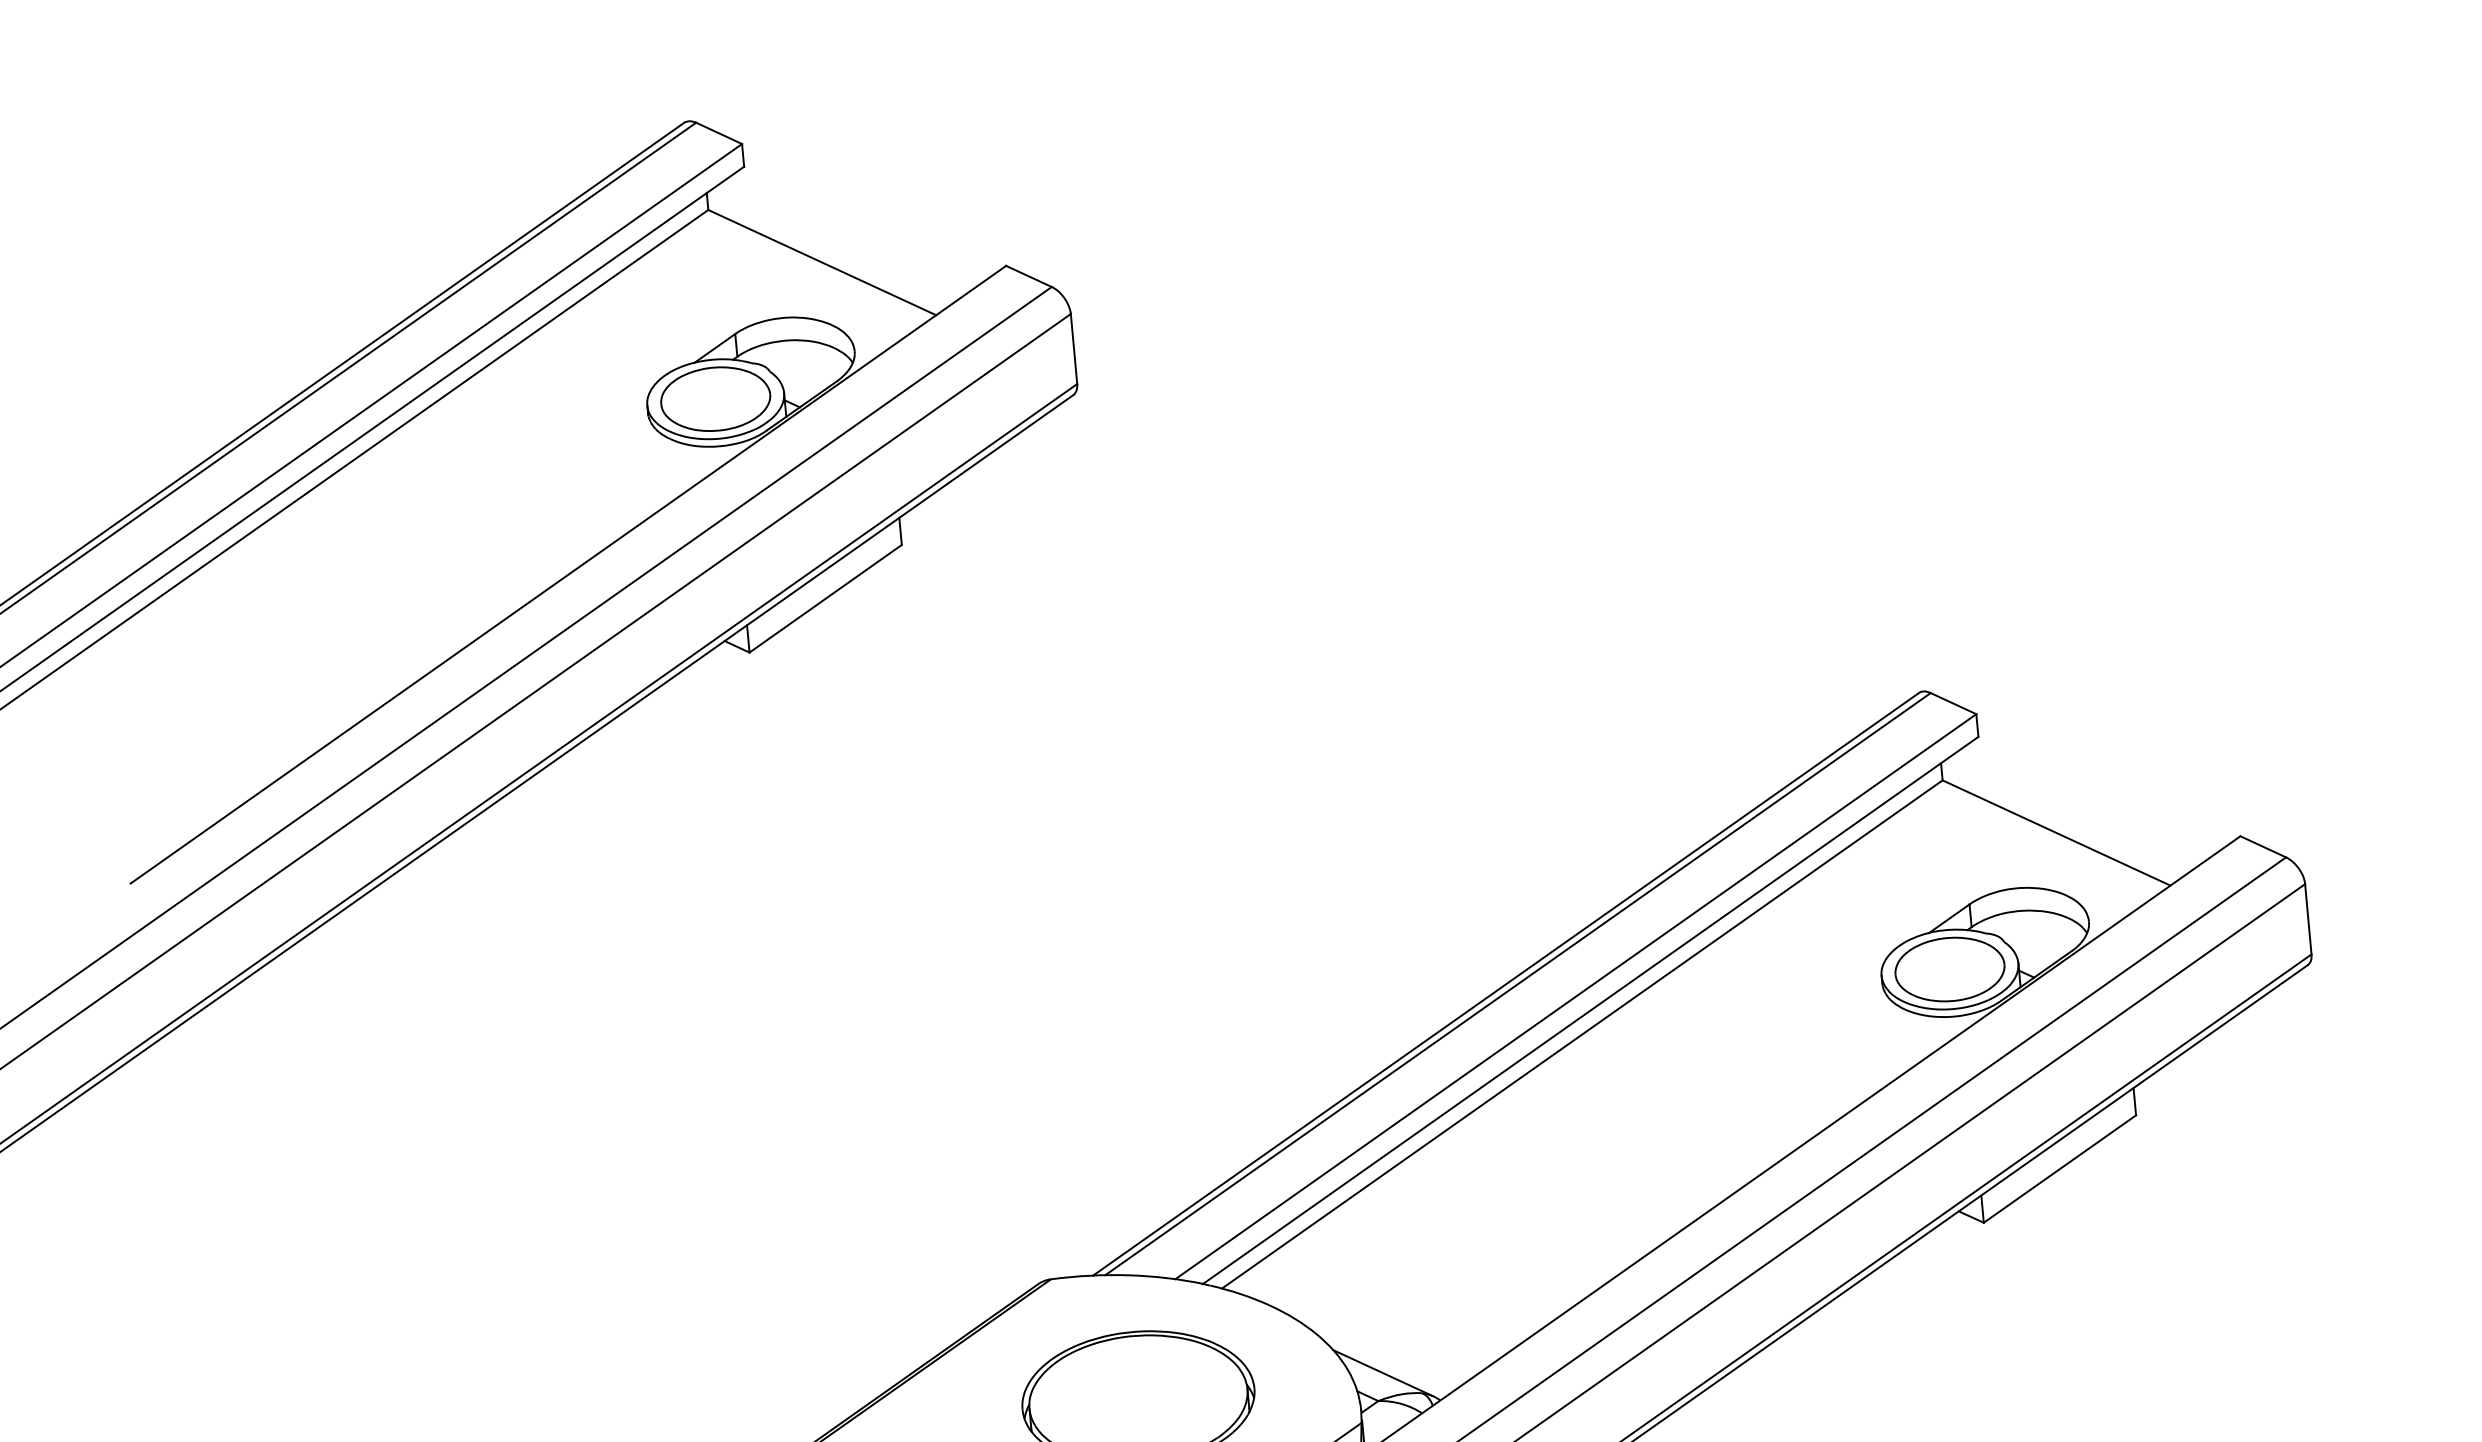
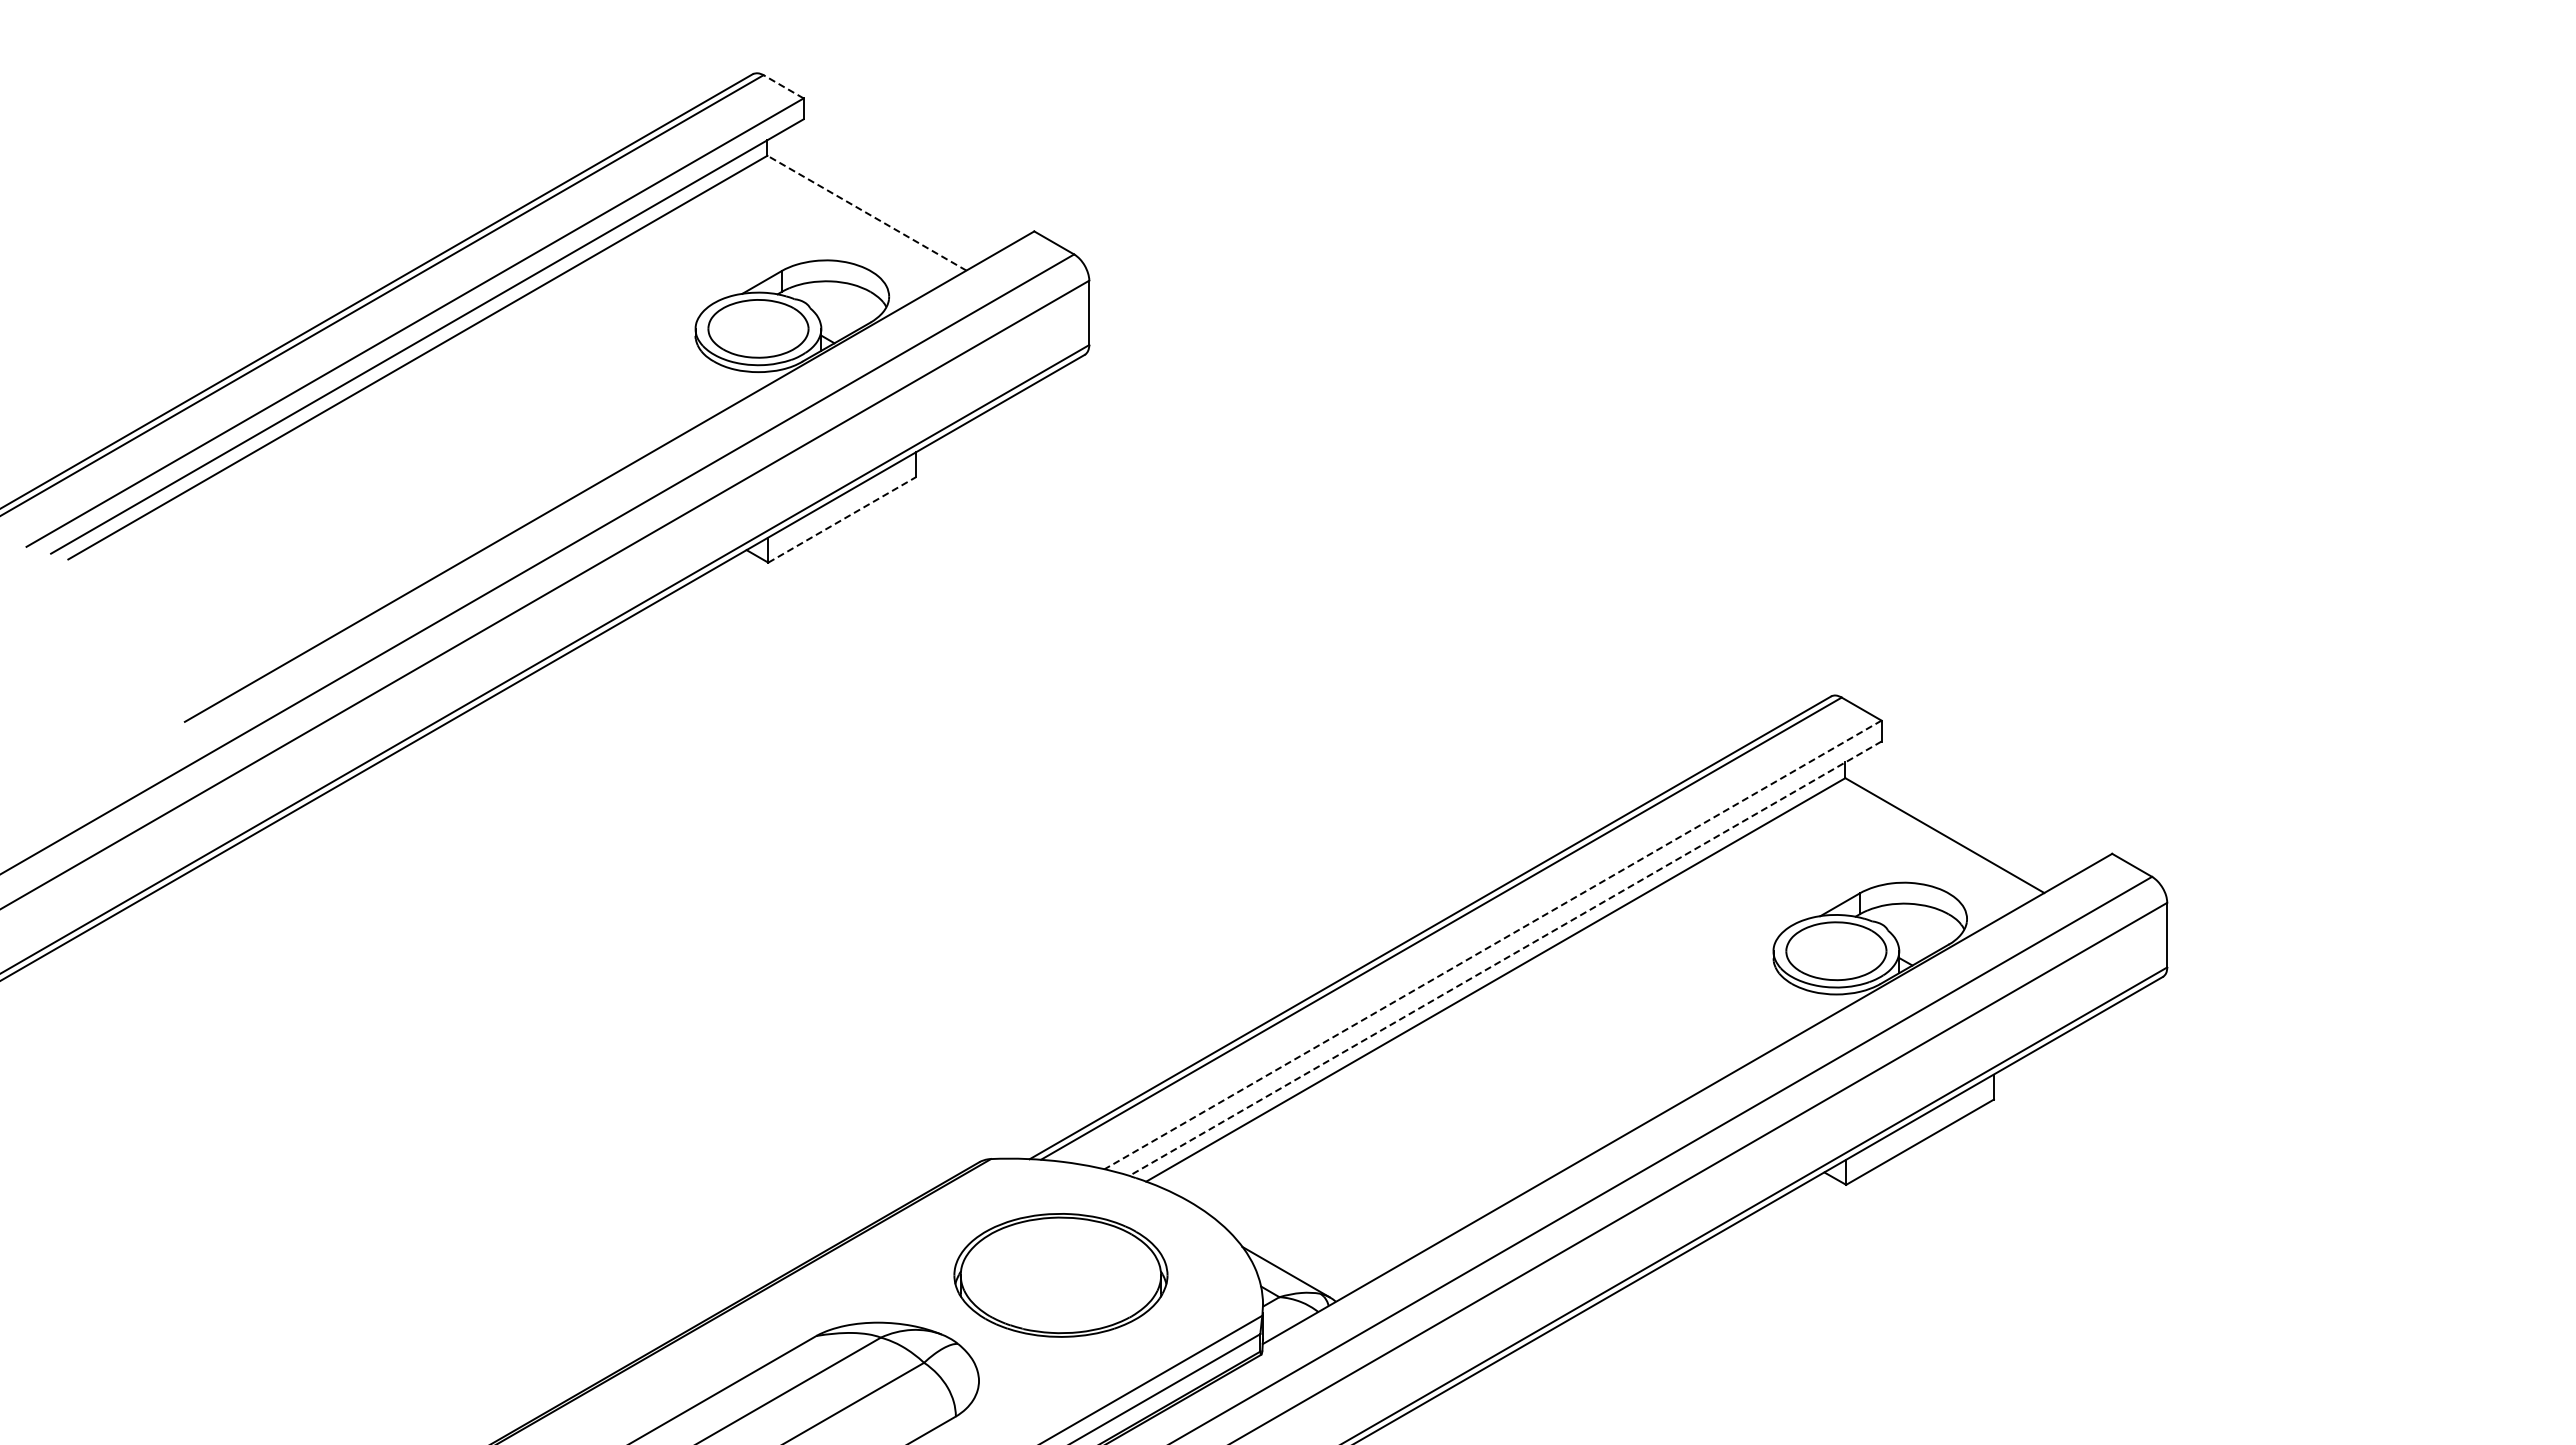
line: (718, 133) -> (783, 86), solid -> dashed
line: (822, 262) -> (867, 213), solid -> dashed
line: (825, 598) -> (842, 519), solid -> dashed
line: (1576, 996) -> (1493, 944), solid -> dashed
line: (1590, 1010) -> (1505, 958), solid -> dashed

